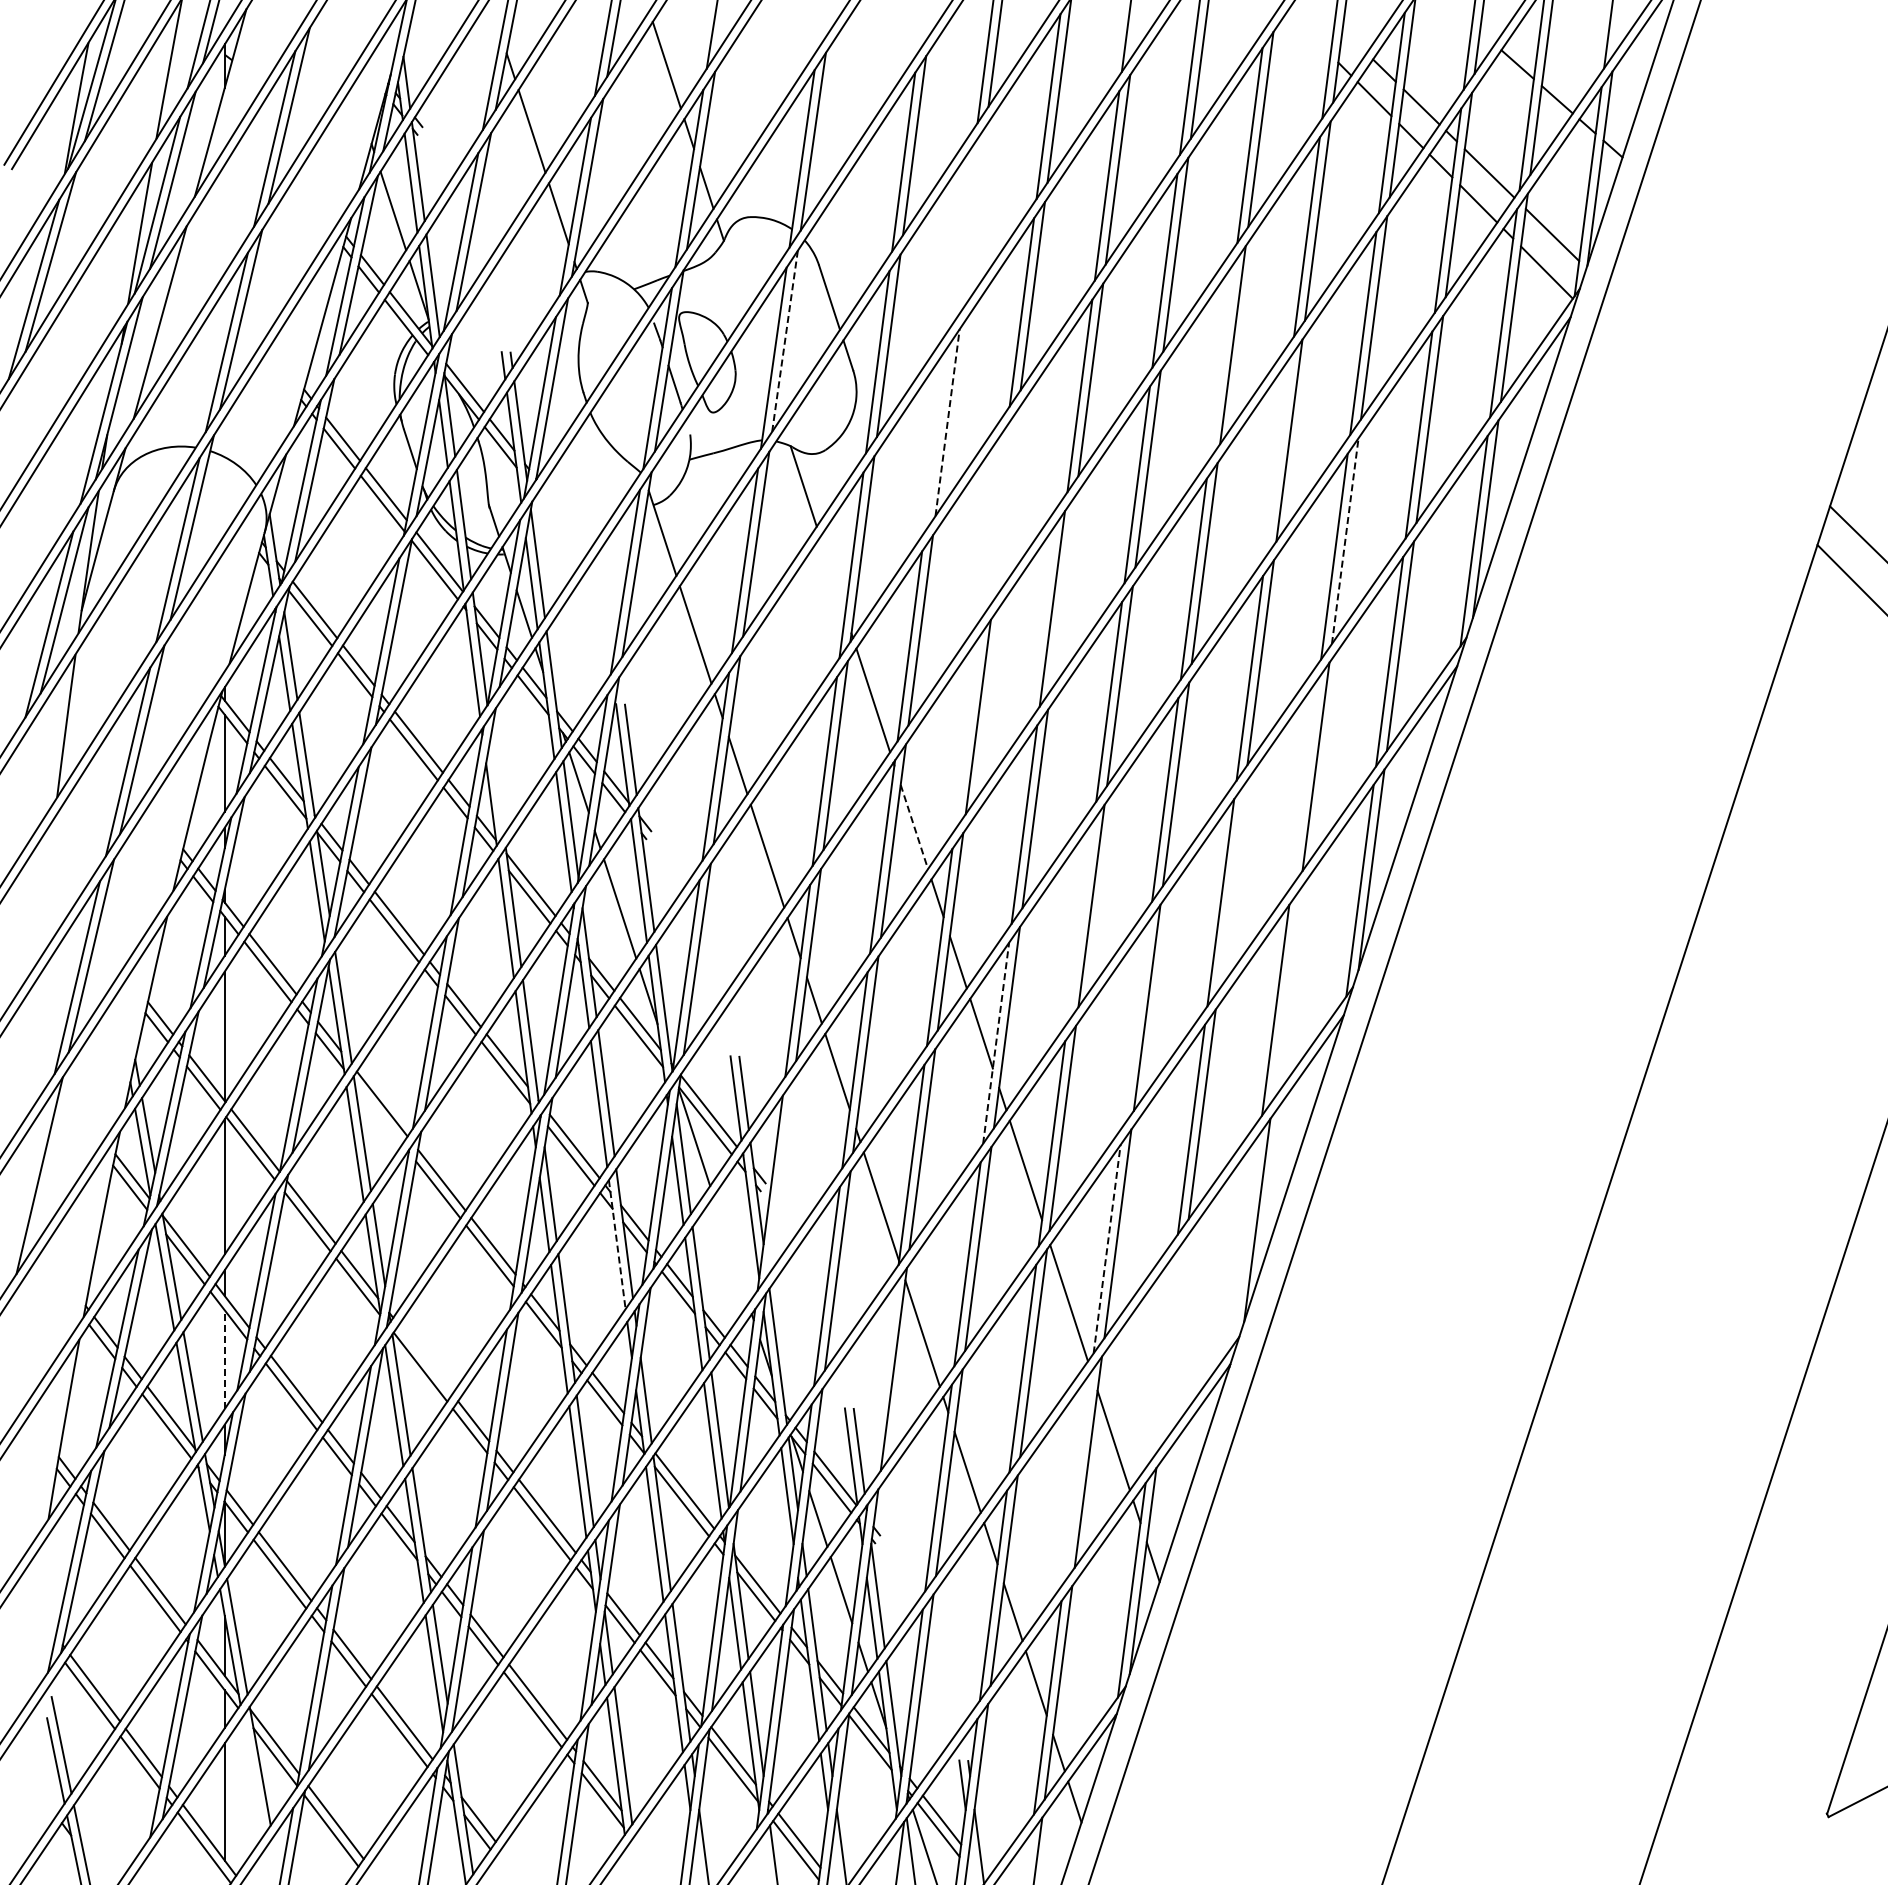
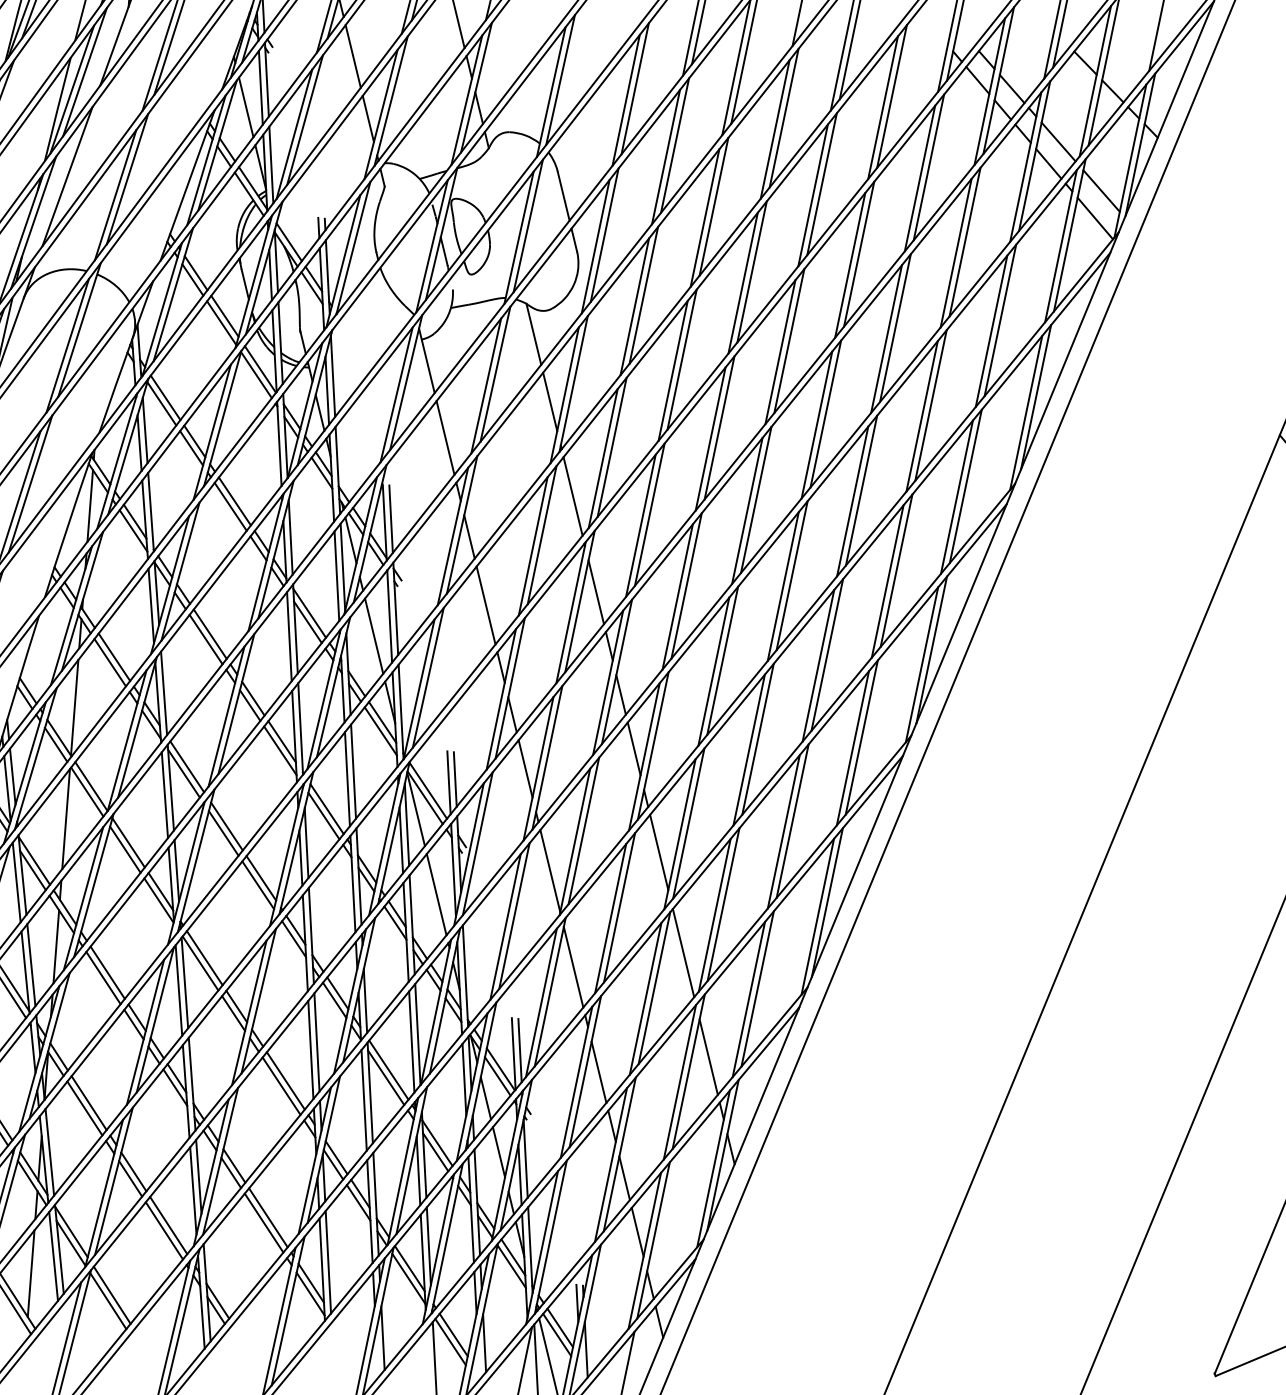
line: (973, 217) -> (674, 145), added
line: (963, 234) -> (666, 157), added
line: (785, 340) -> (528, 225), dashed -> solid
line: (1221, 360) -> (849, 264), added
line: (947, 422) -> (643, 295), dashed -> solid
line: (936, 438) -> (634, 306), added
line: (1278, 456) -> (886, 339), added
line: (1005, 504) -> (681, 359), added
line: (994, 520) -> (672, 370), added
line: (1345, 541) -> (931, 405), dashed -> solid
line: (832, 575) -> (550, 401), added
line: (1062, 592) -> (719, 427), added
line: (967, 732) -> (640, 525), added
line: (1304, 782) -> (887, 581), added
line: (497, 784) -> (290, 537), added
line: (914, 827) -> (596, 592), dashed -> solid
line: (1231, 887) -> (827, 655), added
line: (1080, 921) -> (713, 671), added
line: (1286, 994) -> (861, 737), added
line: (1136, 1023) -> (749, 750), added
line: (996, 1042) -> (644, 756), dashed -> solid
line: (378, 1113) -> (183, 773), added
line: (780, 1176) -> (477, 843), added
line: (1245, 1240) -> (817, 916), added
line: (617, 1245) -> (353, 884), dashed -> solid
line: (1107, 1248) -> (715, 914), dashed -> solid
line: (730, 1249) -> (436, 894), added
line: (1172, 1343) -> (757, 988), added
line: (1161, 1358) -> (748, 999), added
line: (224, 1359) -> (56, 946), dashed -> solid
line: (425, 1359) -> (204, 958), added
line: (882, 1384) -> (541, 1002), added
line: (1077, 1476) -> (679, 1081), added
line: (252, 1776) -> (53, 1256), added

